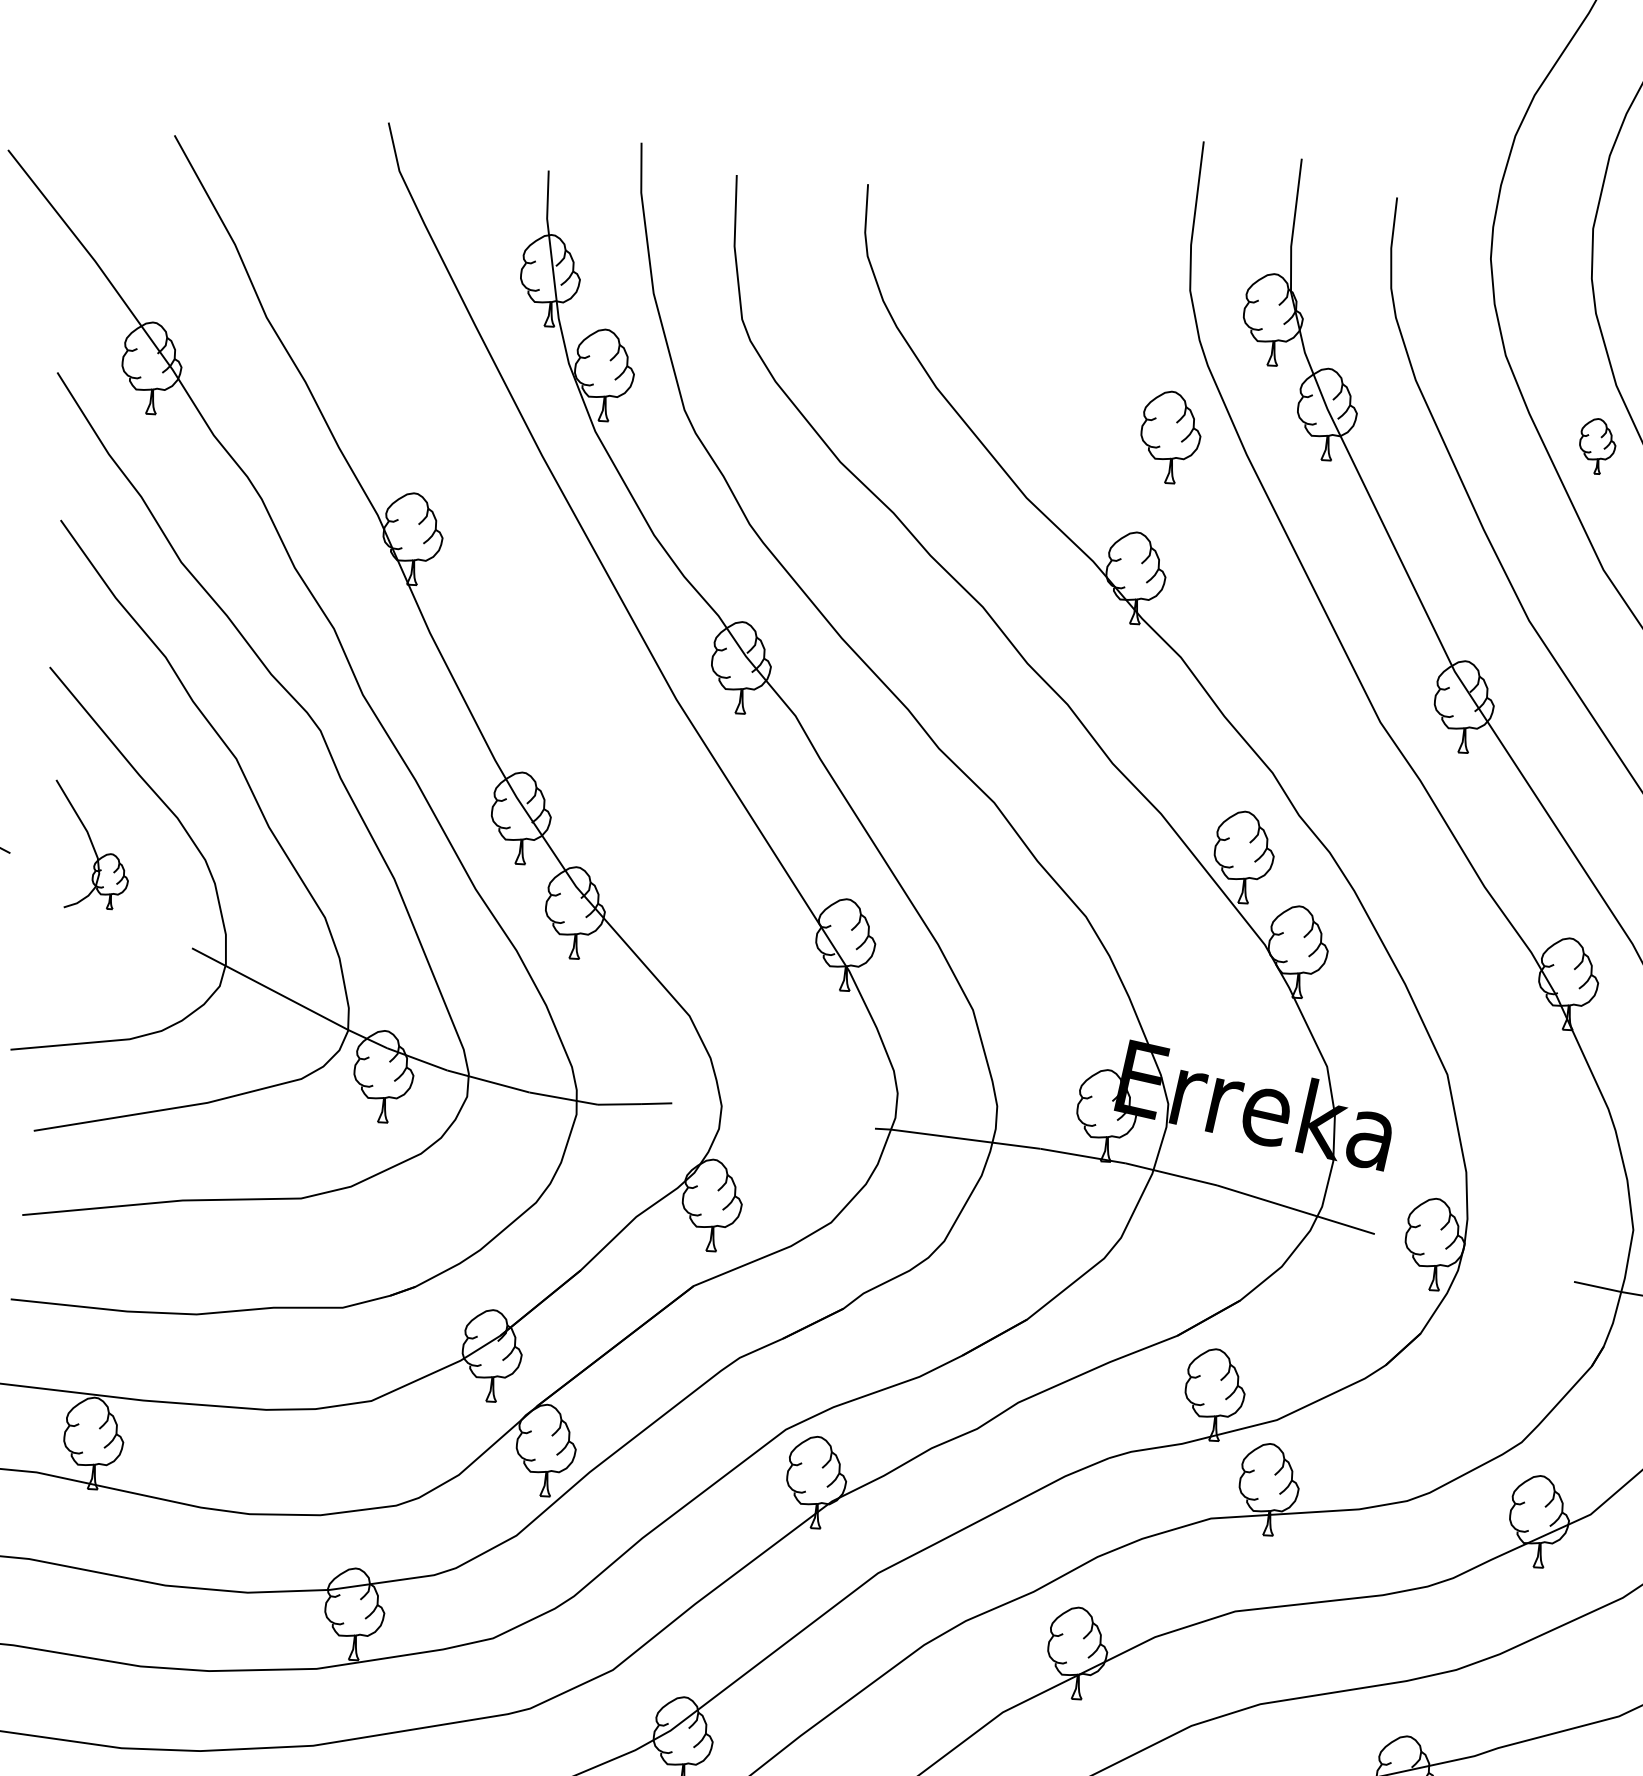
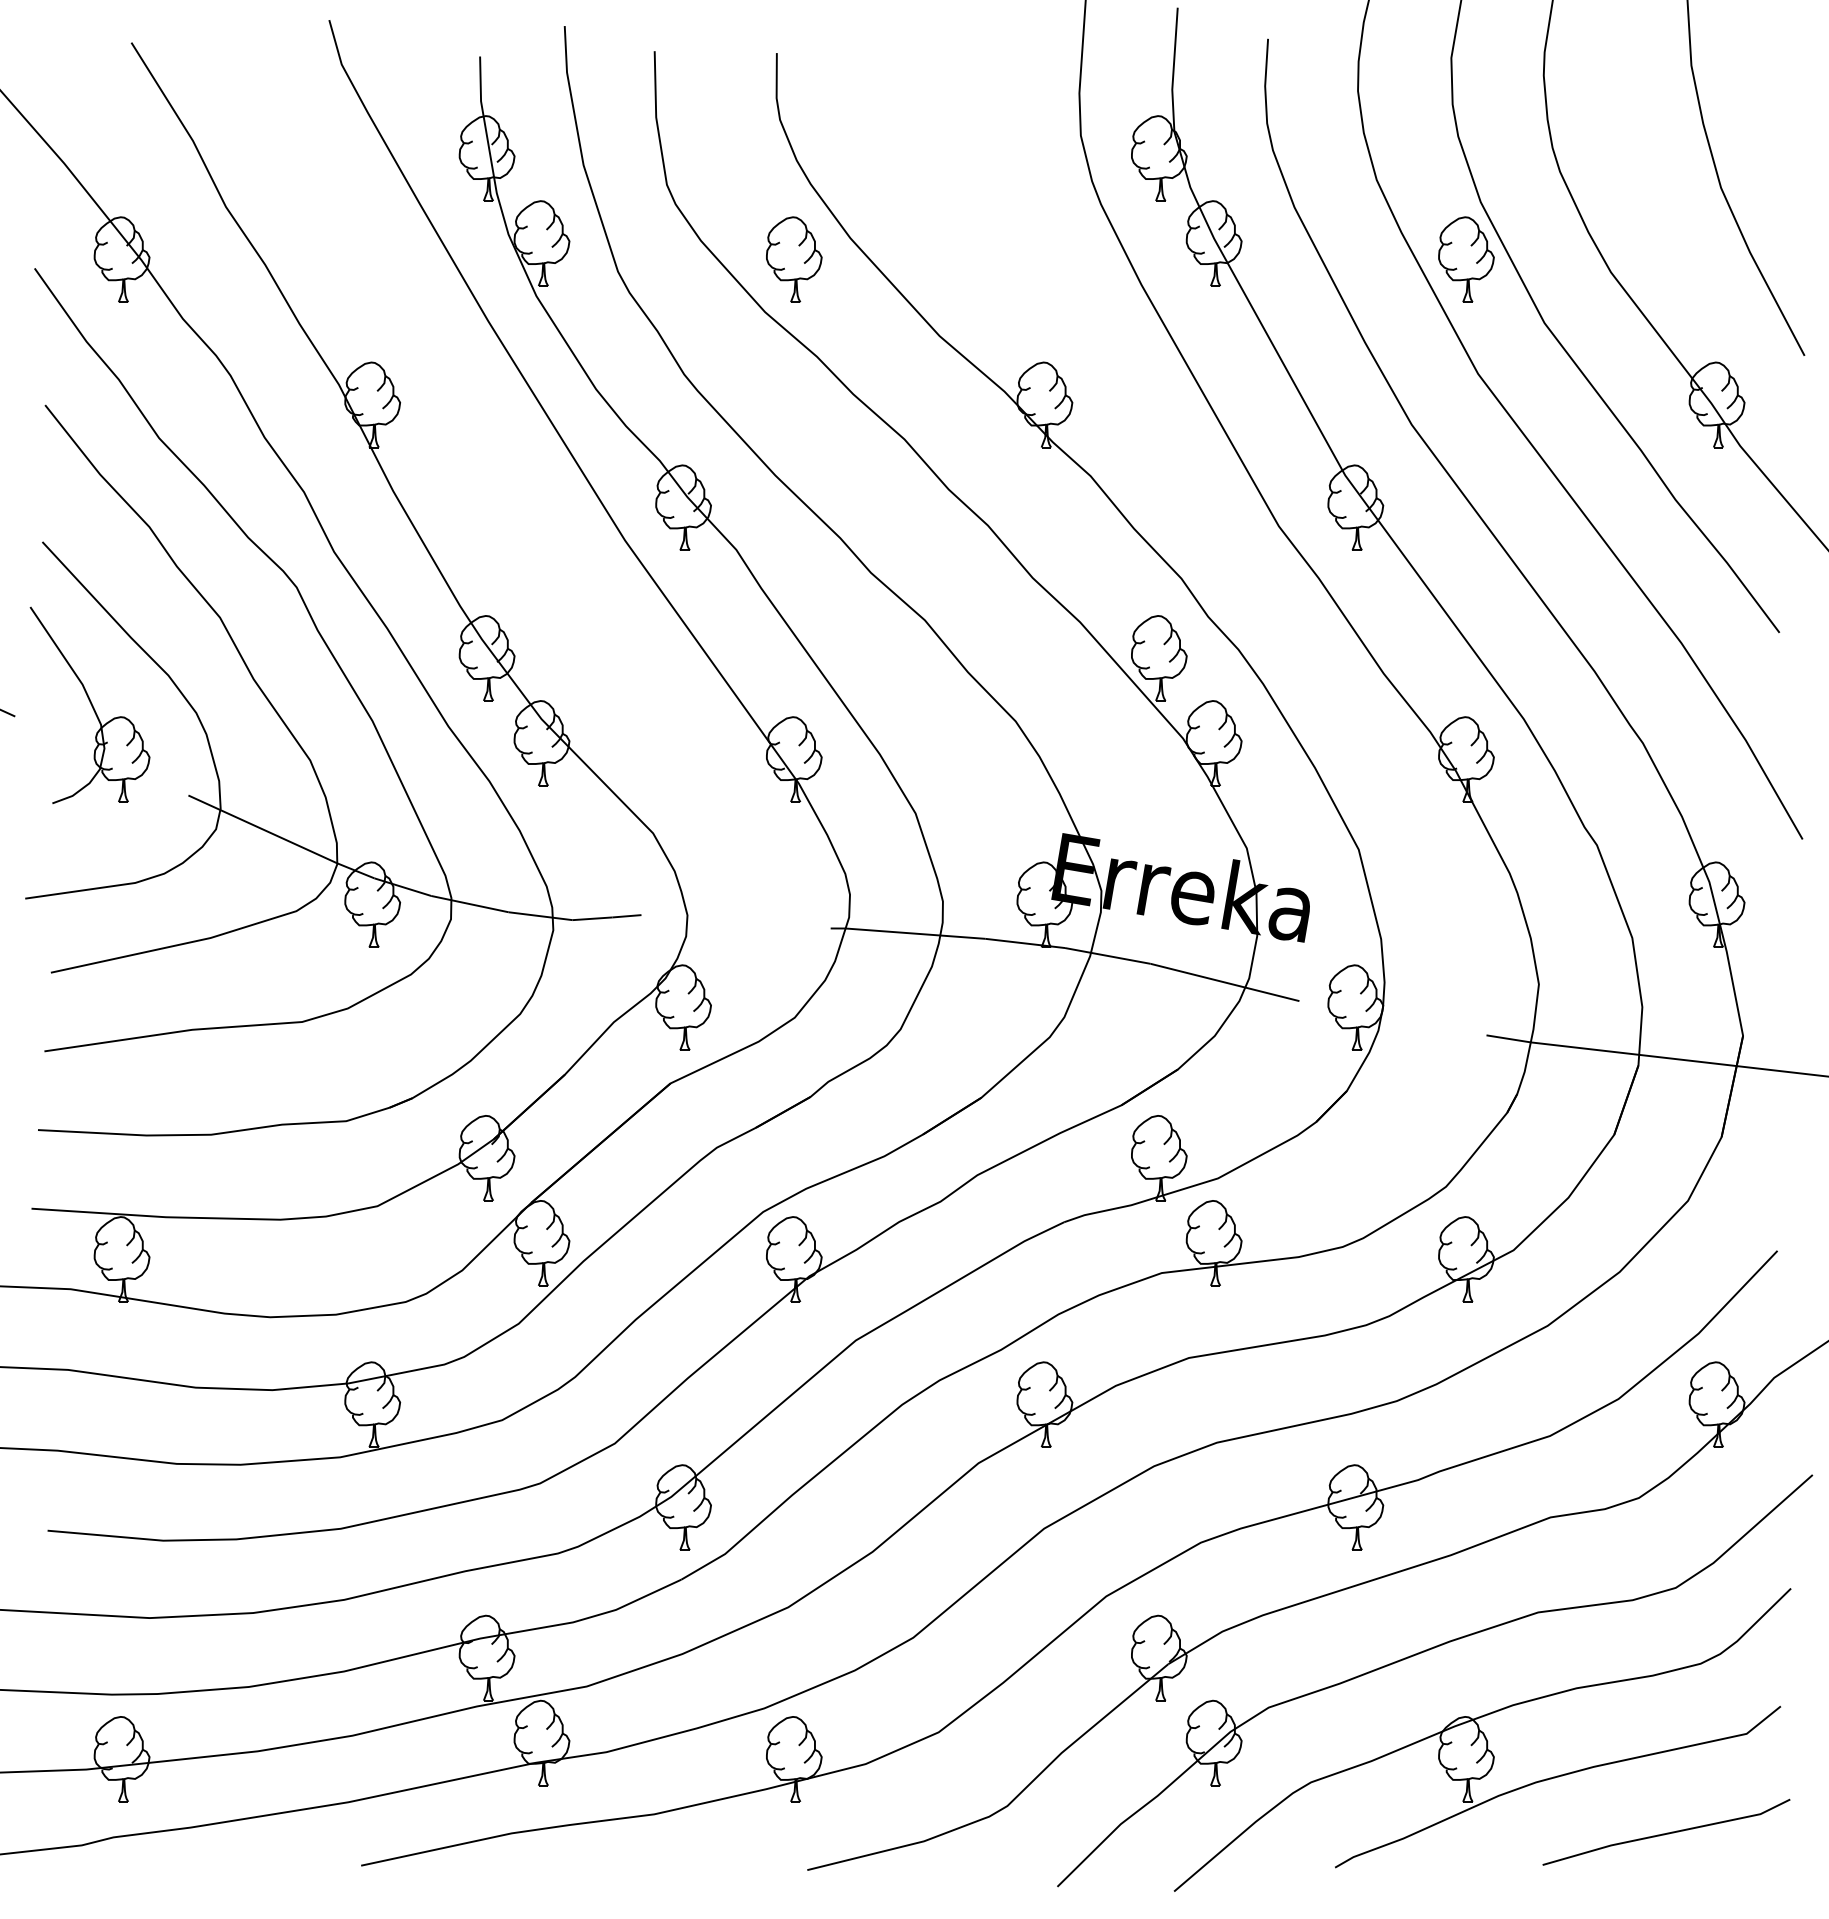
part: (1171, 437) -> (794, 259), moved
part: (1597, 446) -> (1466, 259), size x1.67
part: (90, 844) -> (89, 704), size x1.67

